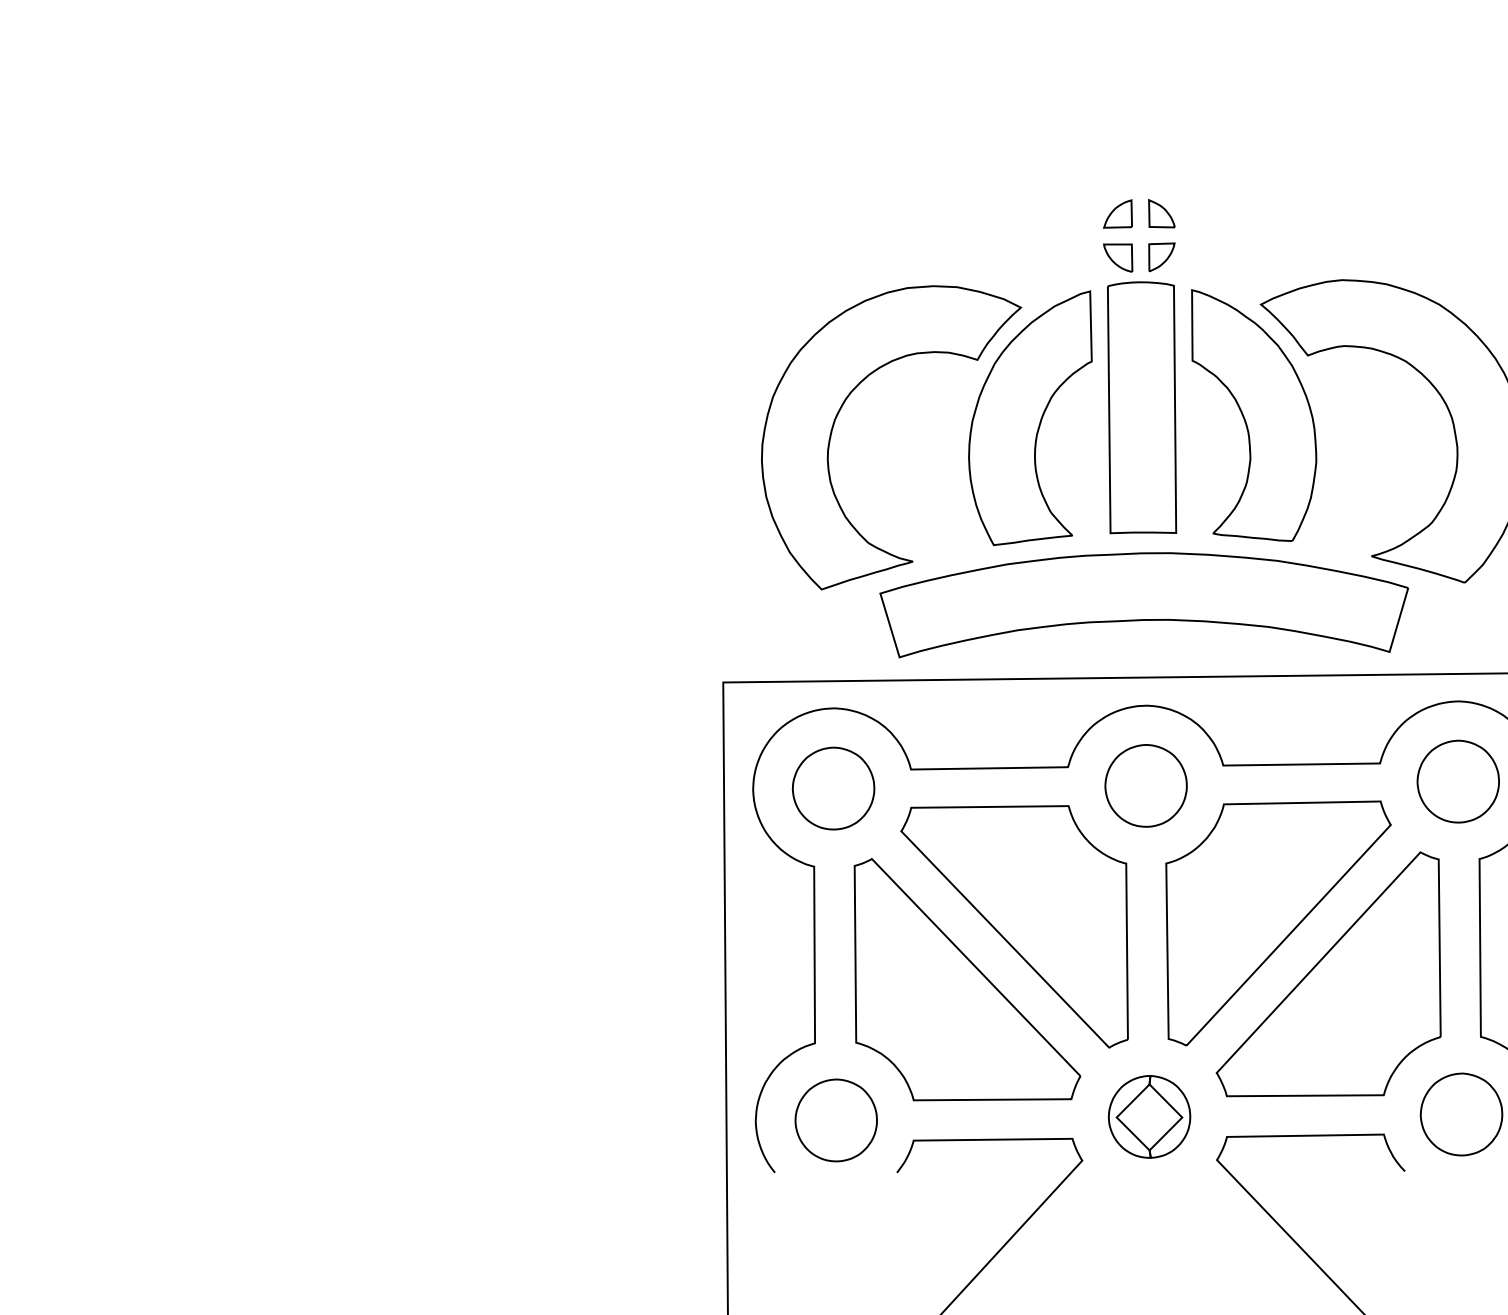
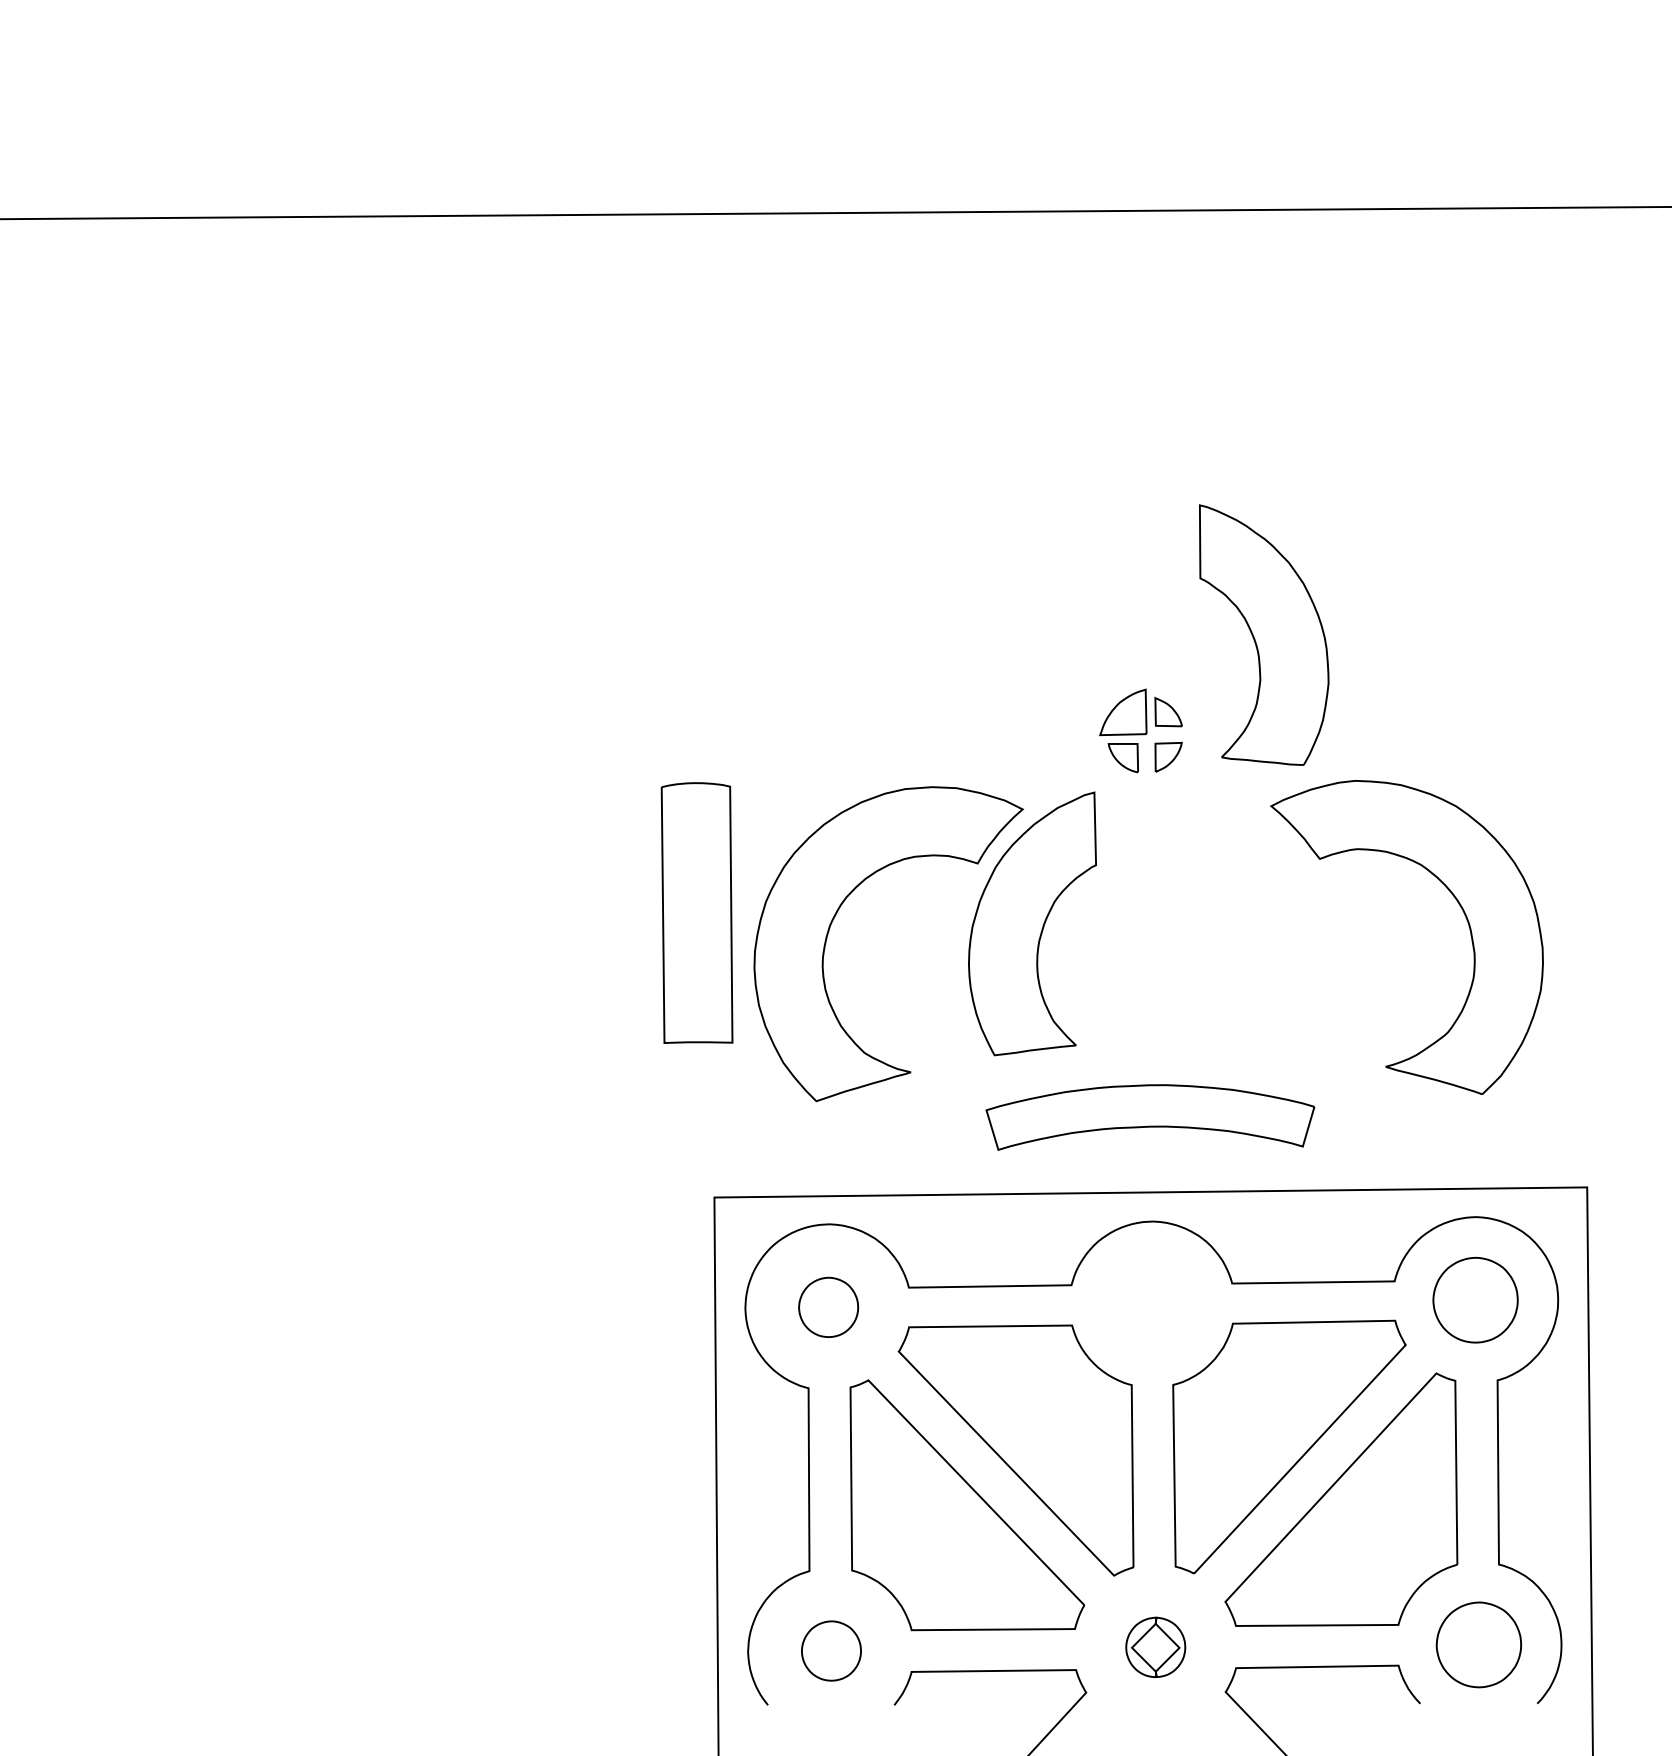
part: (1117, 214) -> (1122, 712), size x1.6
part: (1141, 407) -> (696, 912), moved
part: (1254, 414) -> (1264, 634), moved
part: (1144, 605) -> (1150, 1117), size x0.6
part: (1146, 785) -> (1152, 1304), removed
part: (833, 788) -> (828, 1307), size x0.7
part: (1149, 1117) -> (1155, 1647), size x0.7
part: (836, 1119) -> (831, 1650), size x0.7

